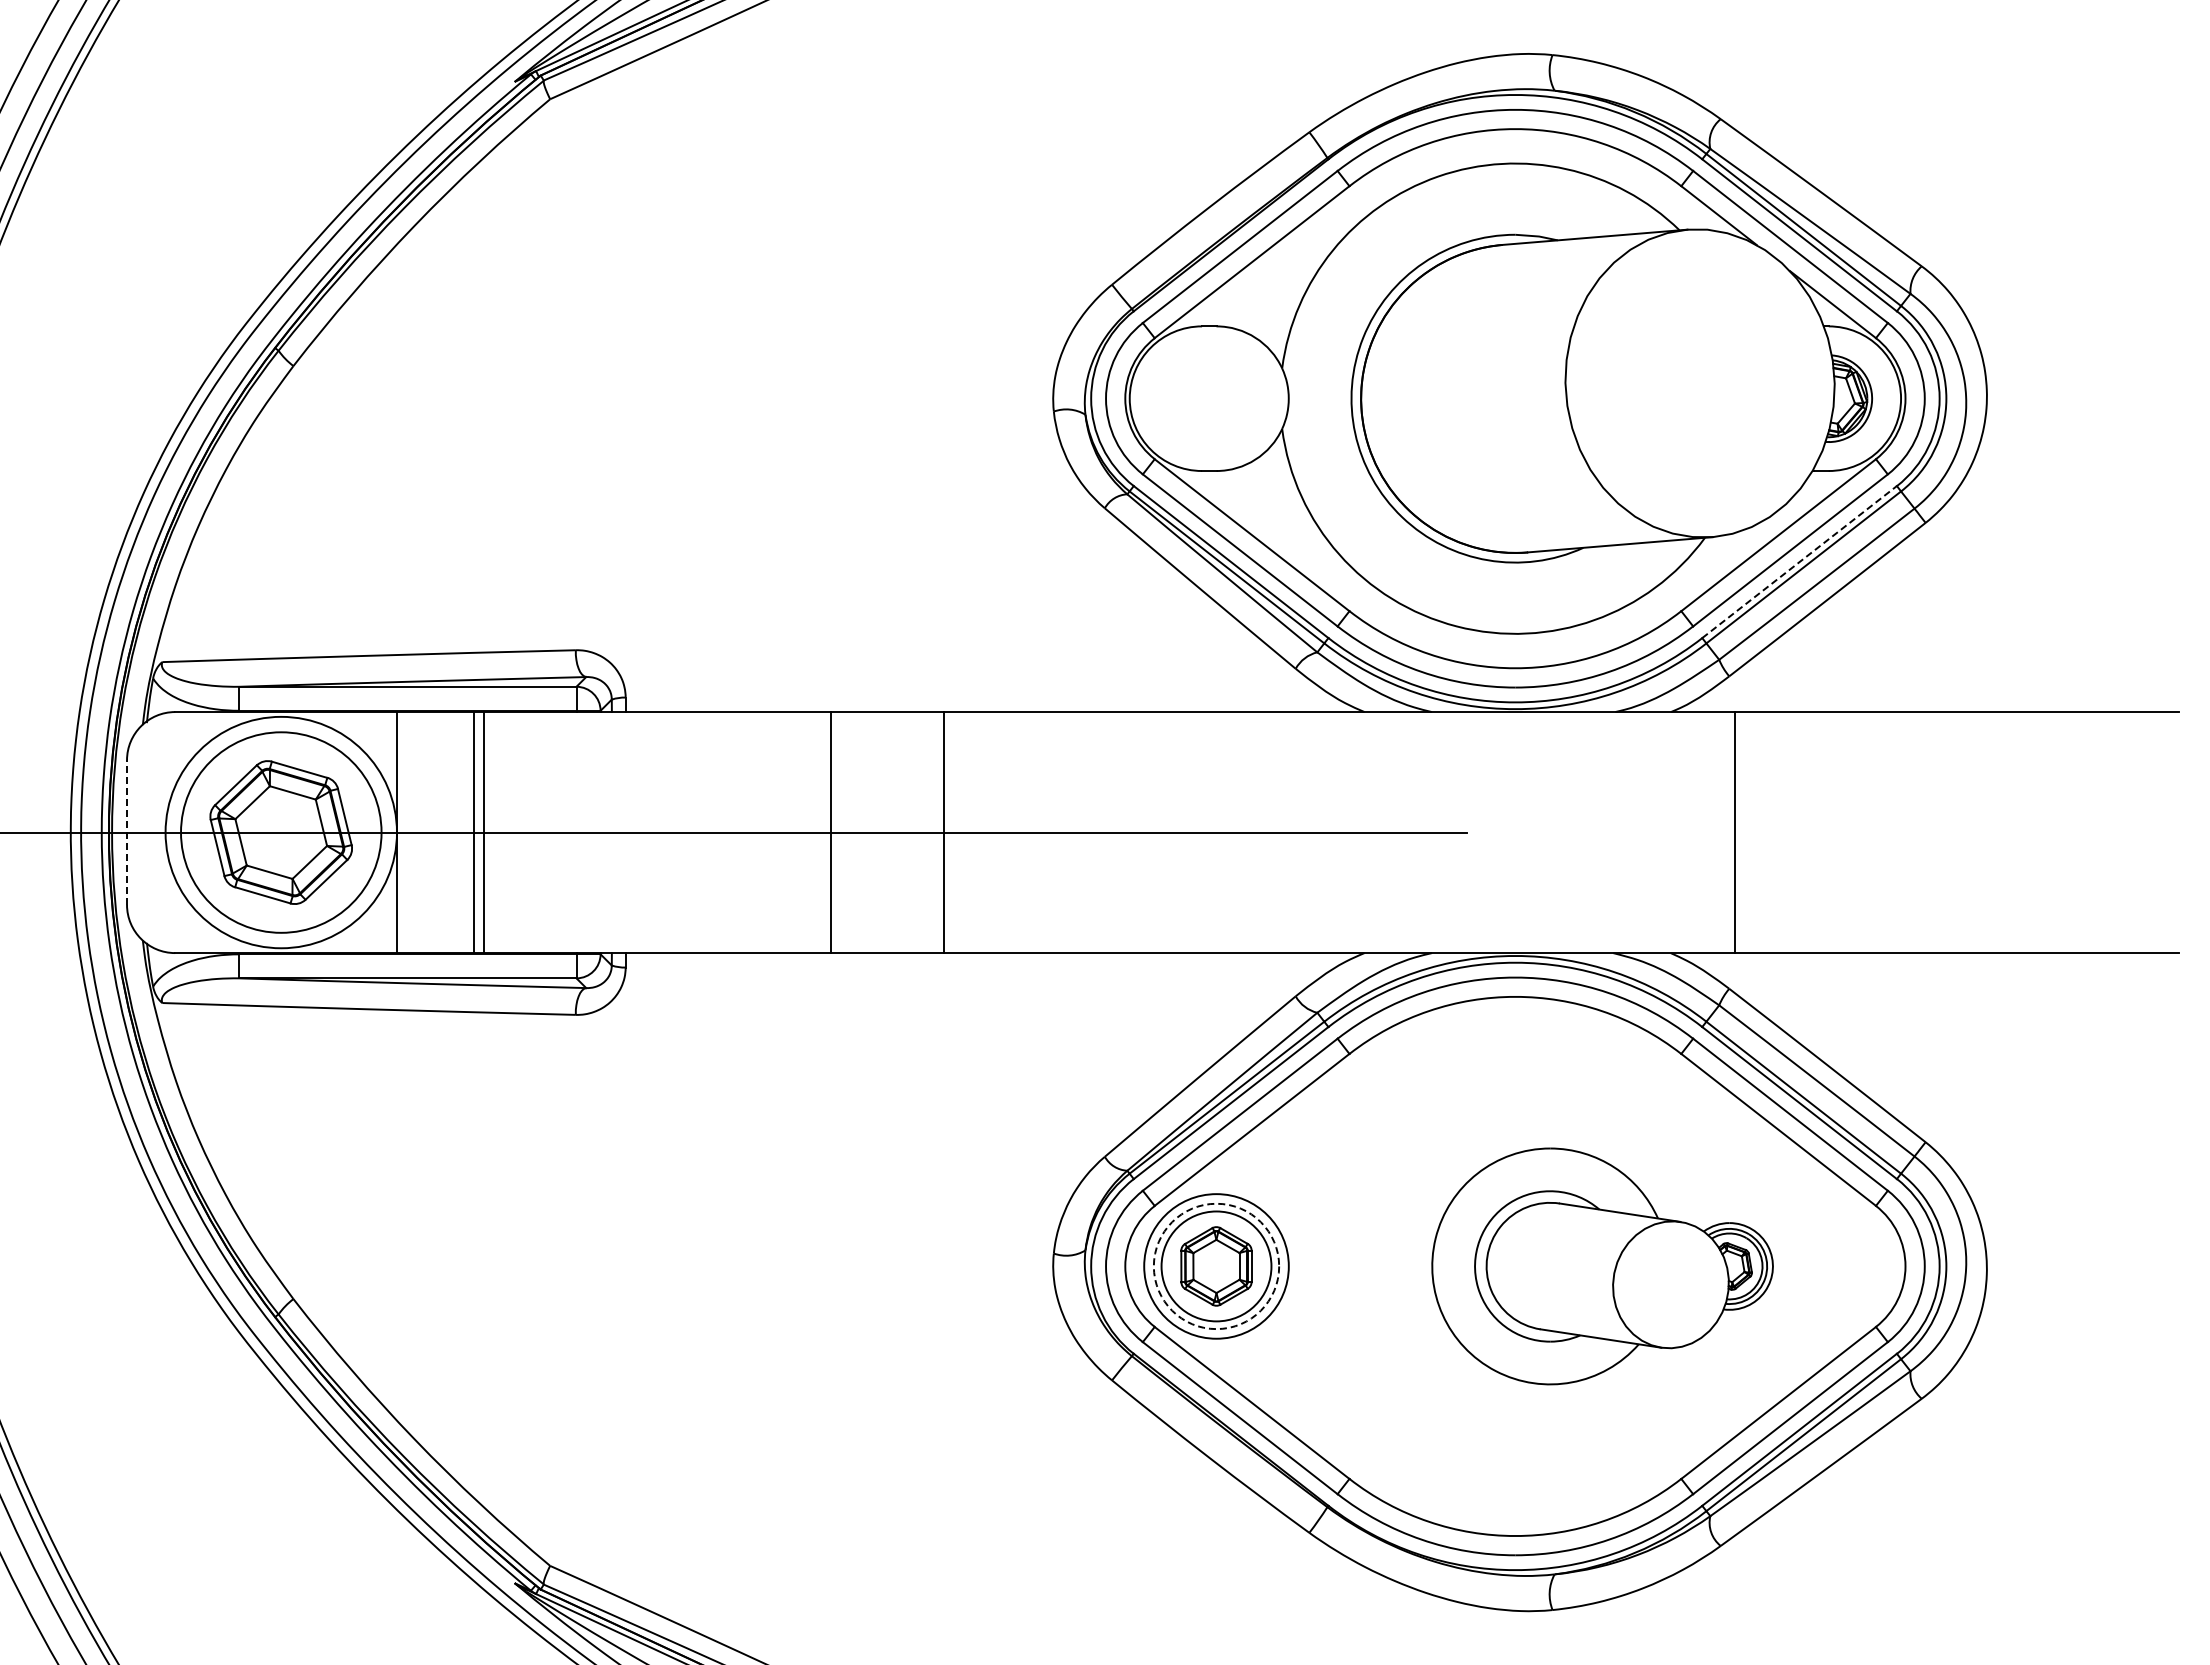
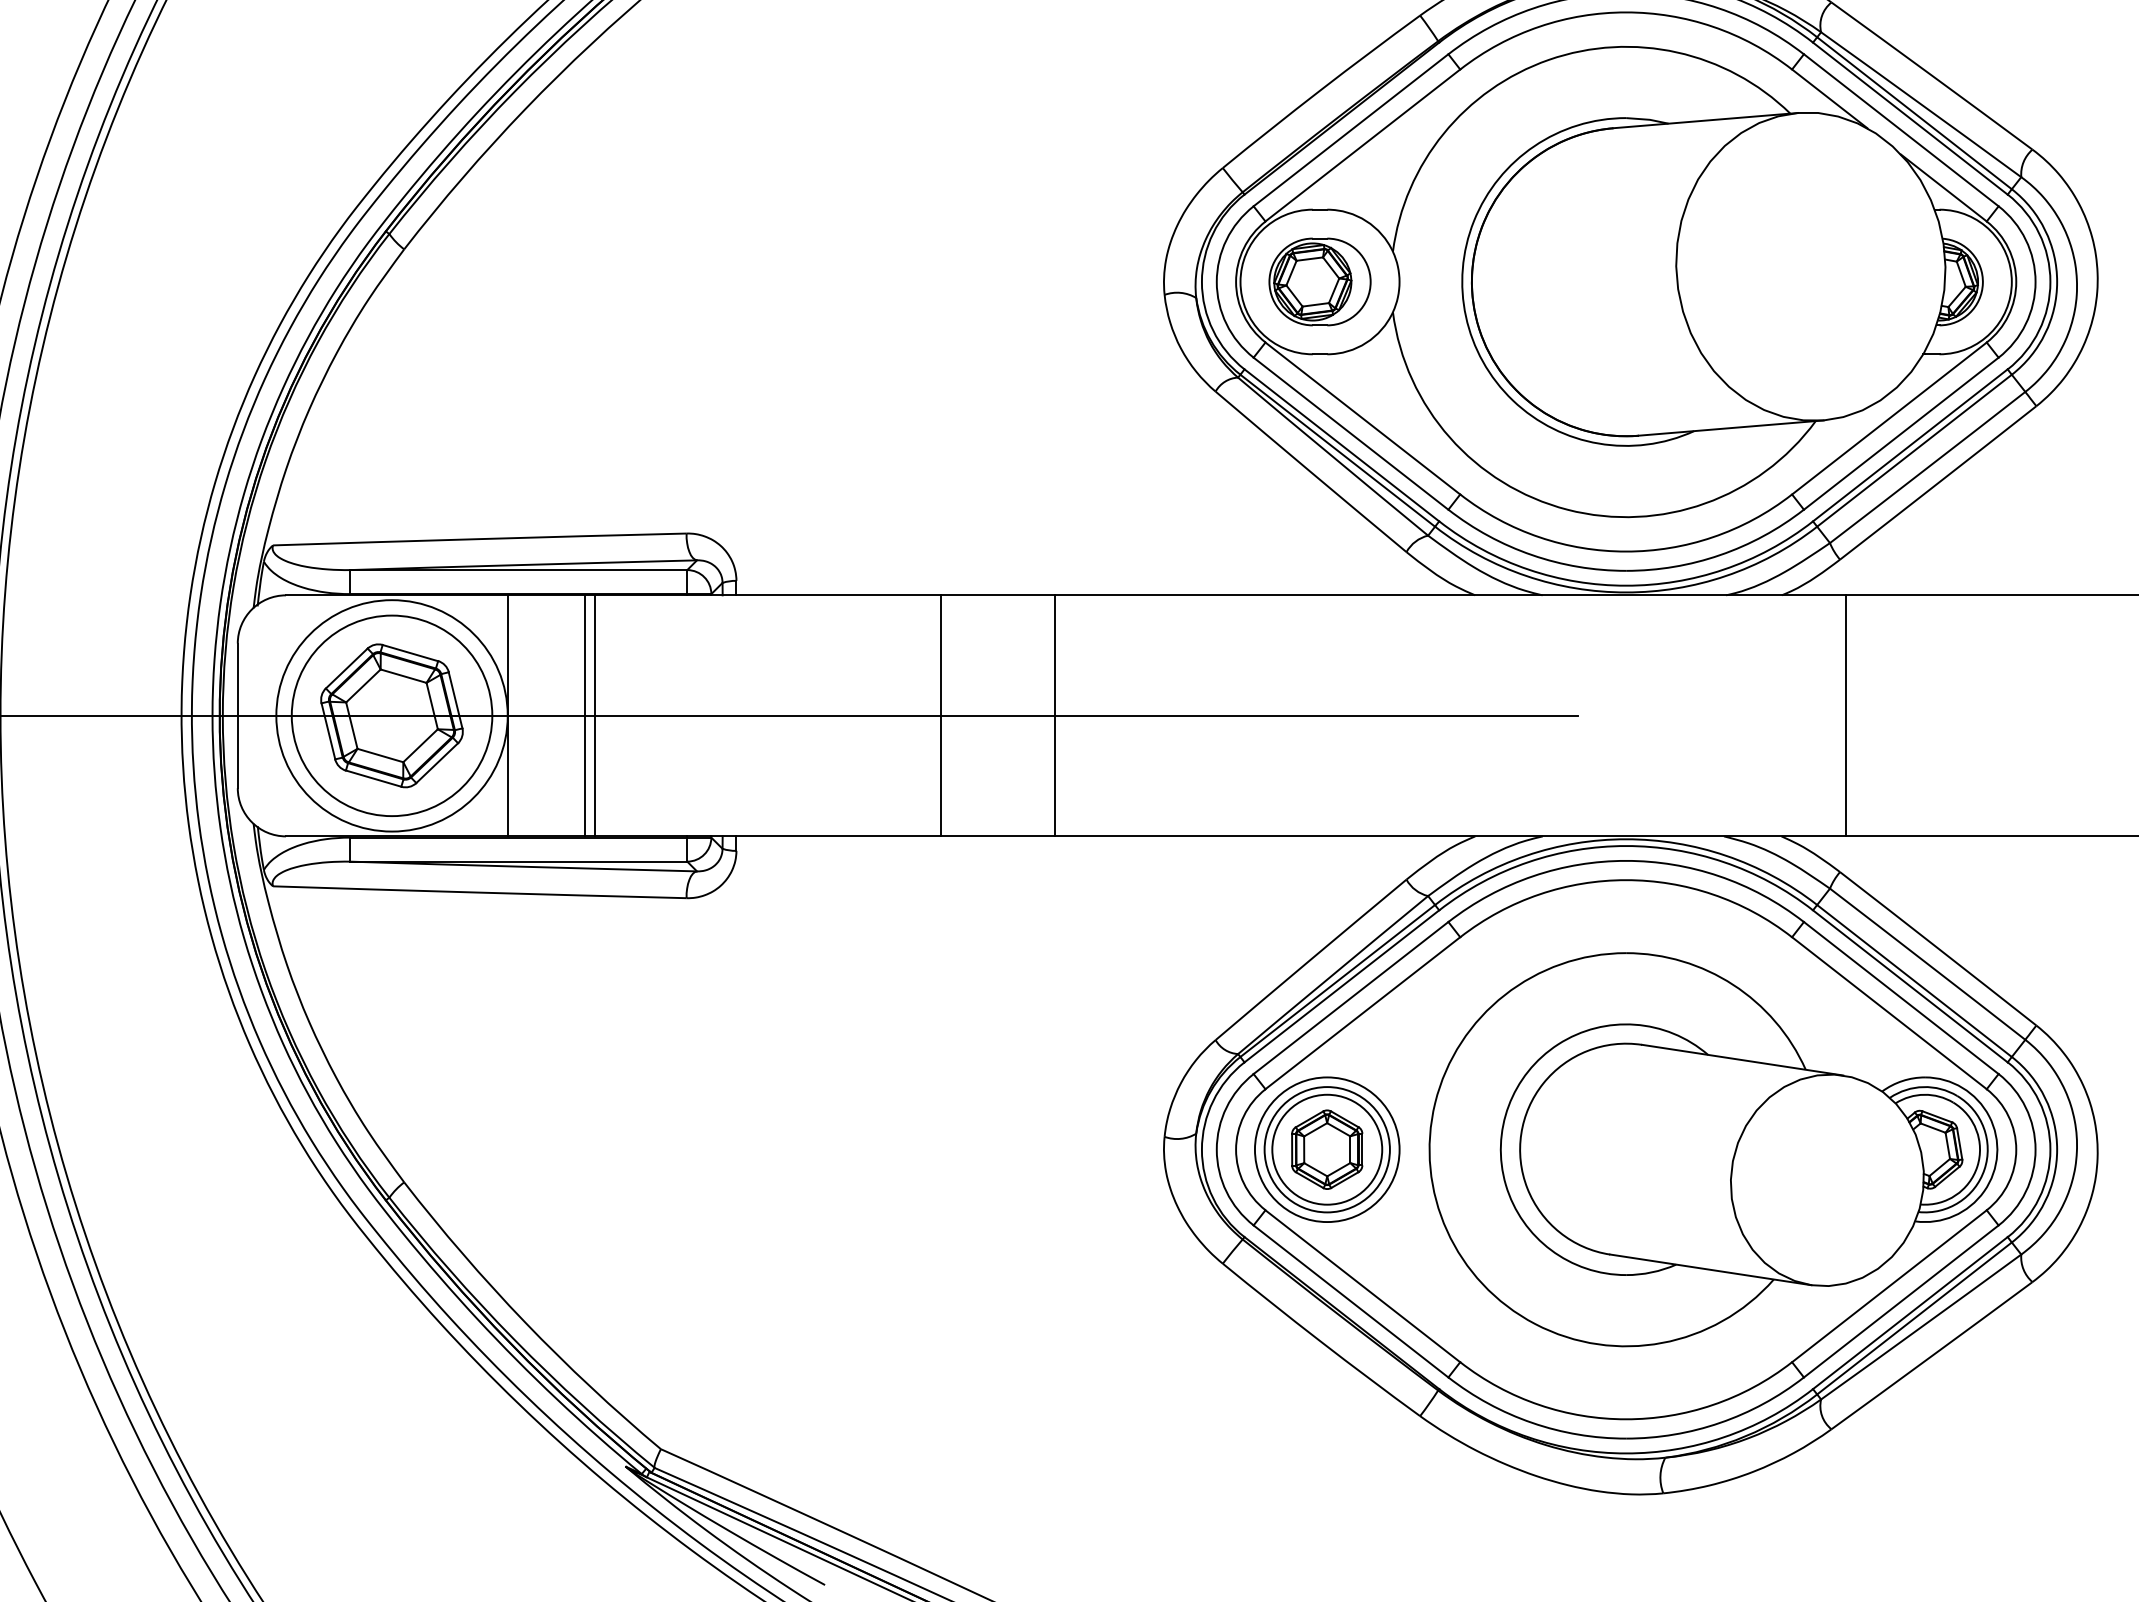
part: (1208, 398) -> (1319, 281), added
line: (1799, 562) -> (1910, 445), dashed -> solid
line: (127, 832) -> (238, 715), dashed -> solid
circle: (1216, 1266) -> (1327, 1149), dashed -> solid
part: (1602, 1266) -> (1713, 1149), size x1.67

